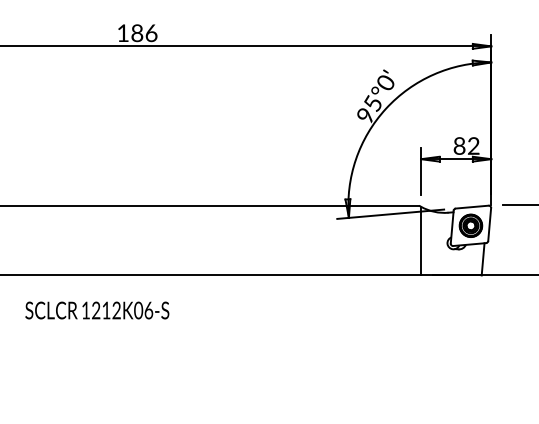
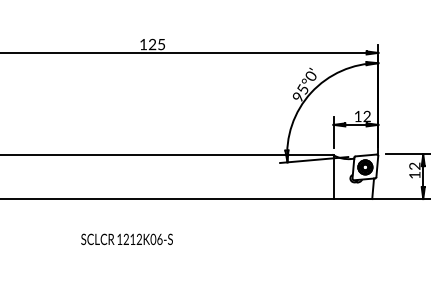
text: (143, 33) -> (156, 44), 186 -> 125
text: (458, 146) -> (357, 116), 82 -> 12
text: (96, 309) -> (126, 238), moved

